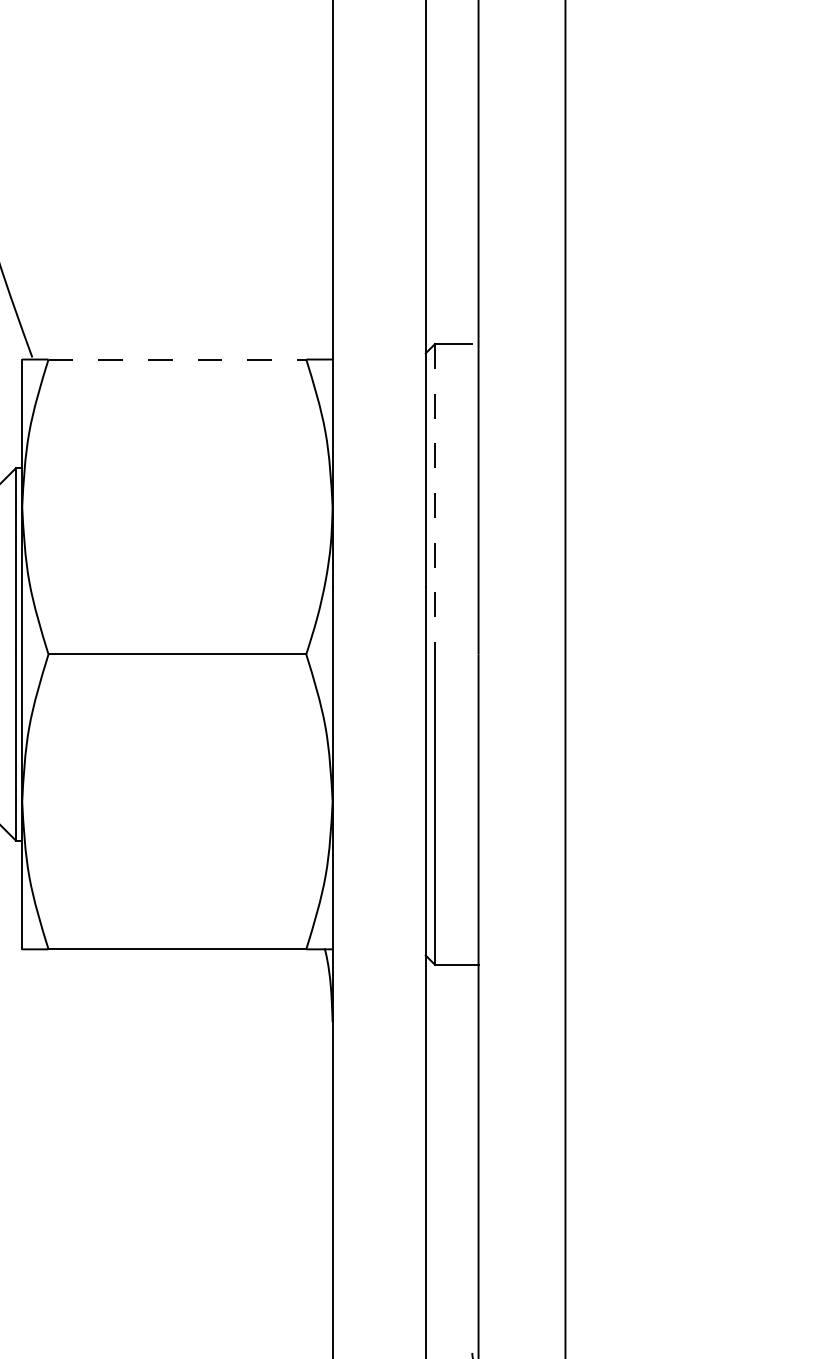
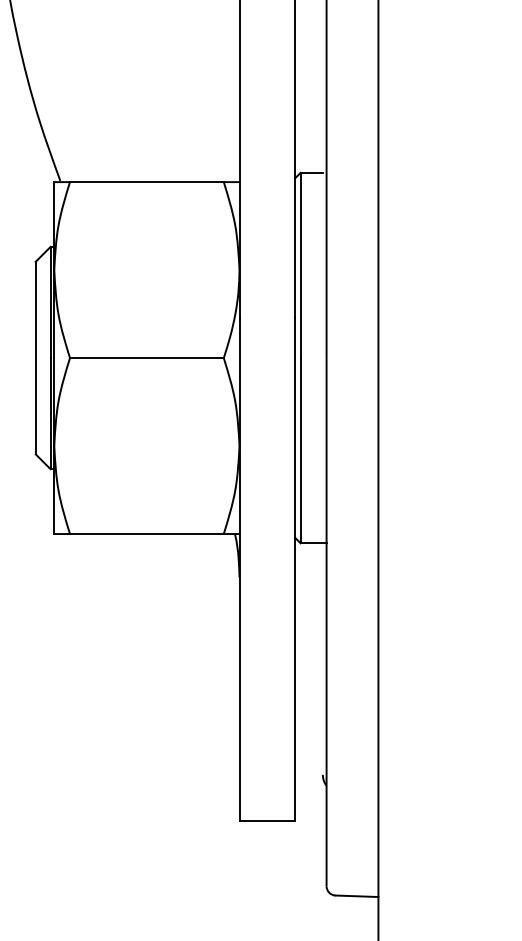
line: (176, 360) -> (146, 182), dashed -> solid
line: (434, 499) -> (300, 265), dashed -> solid

